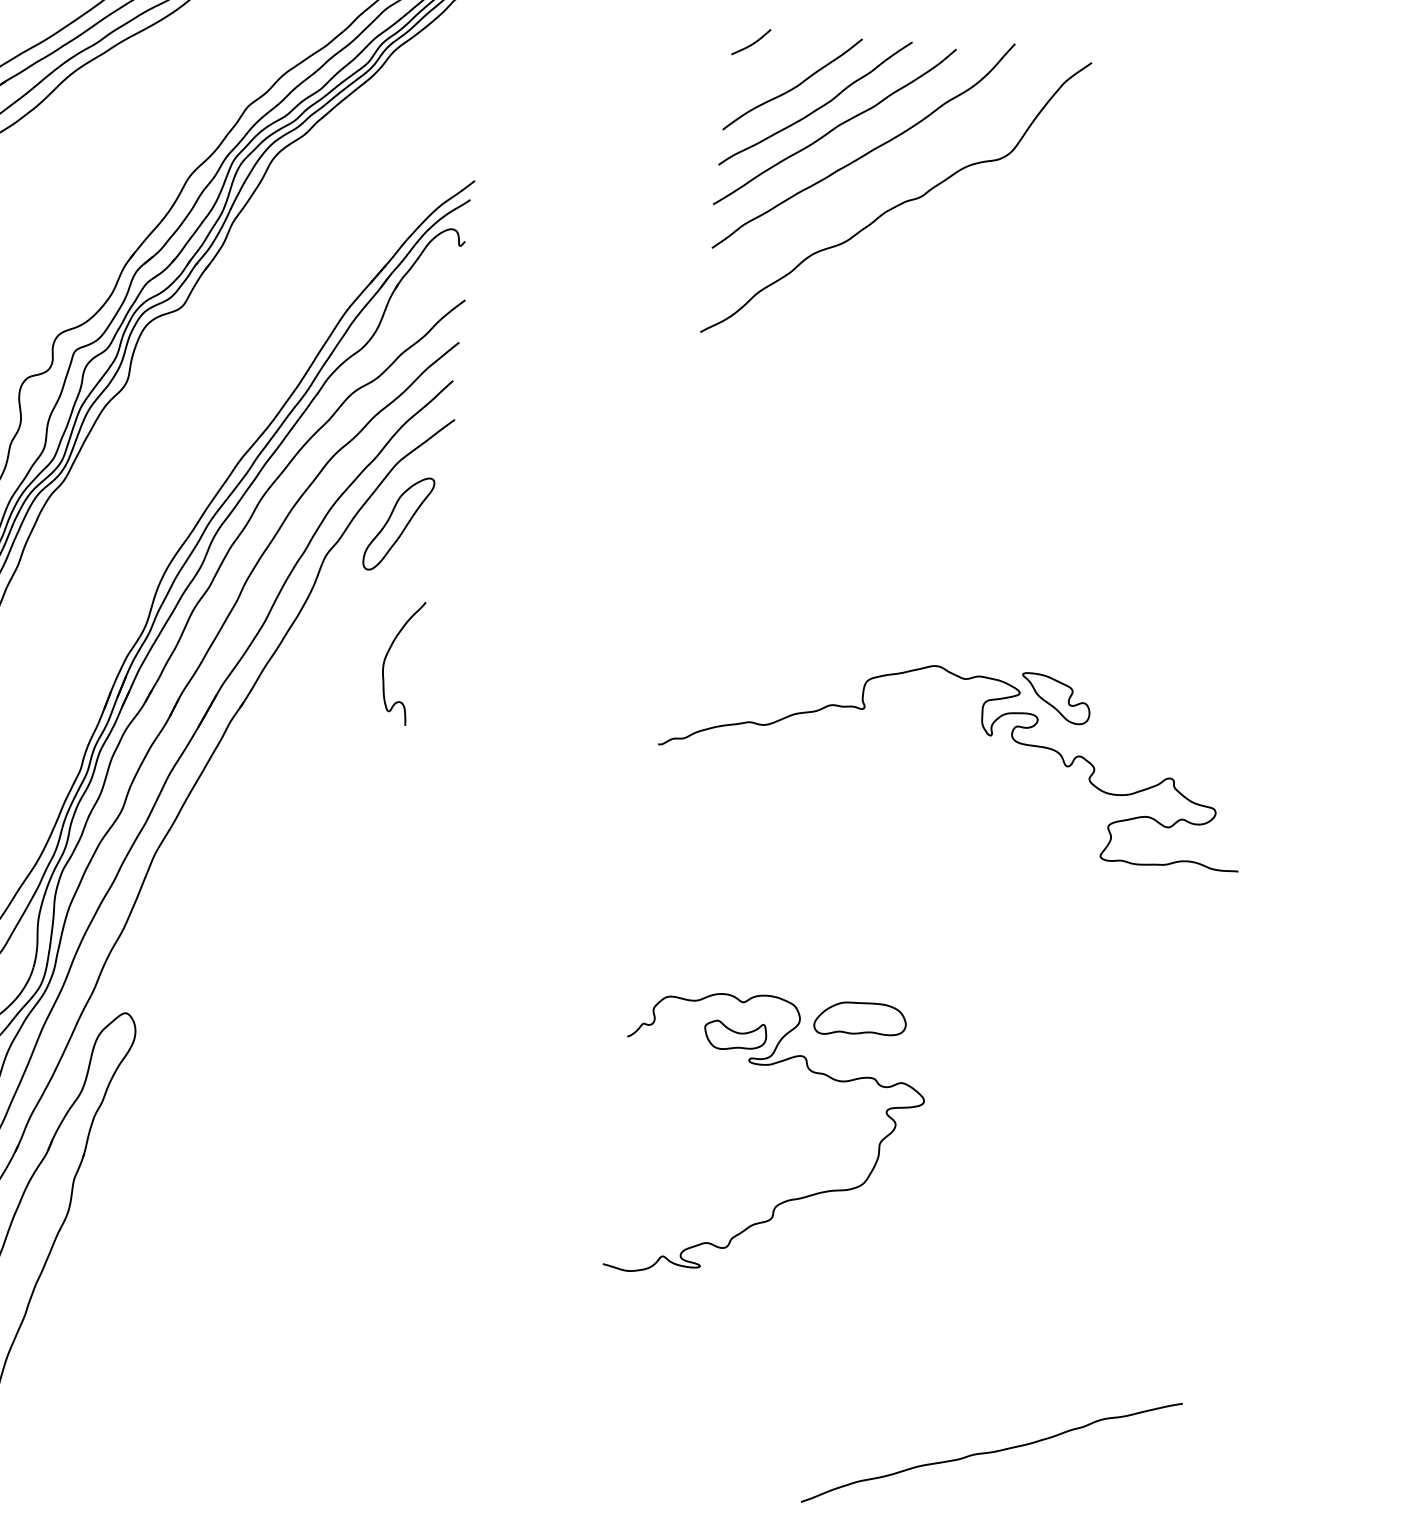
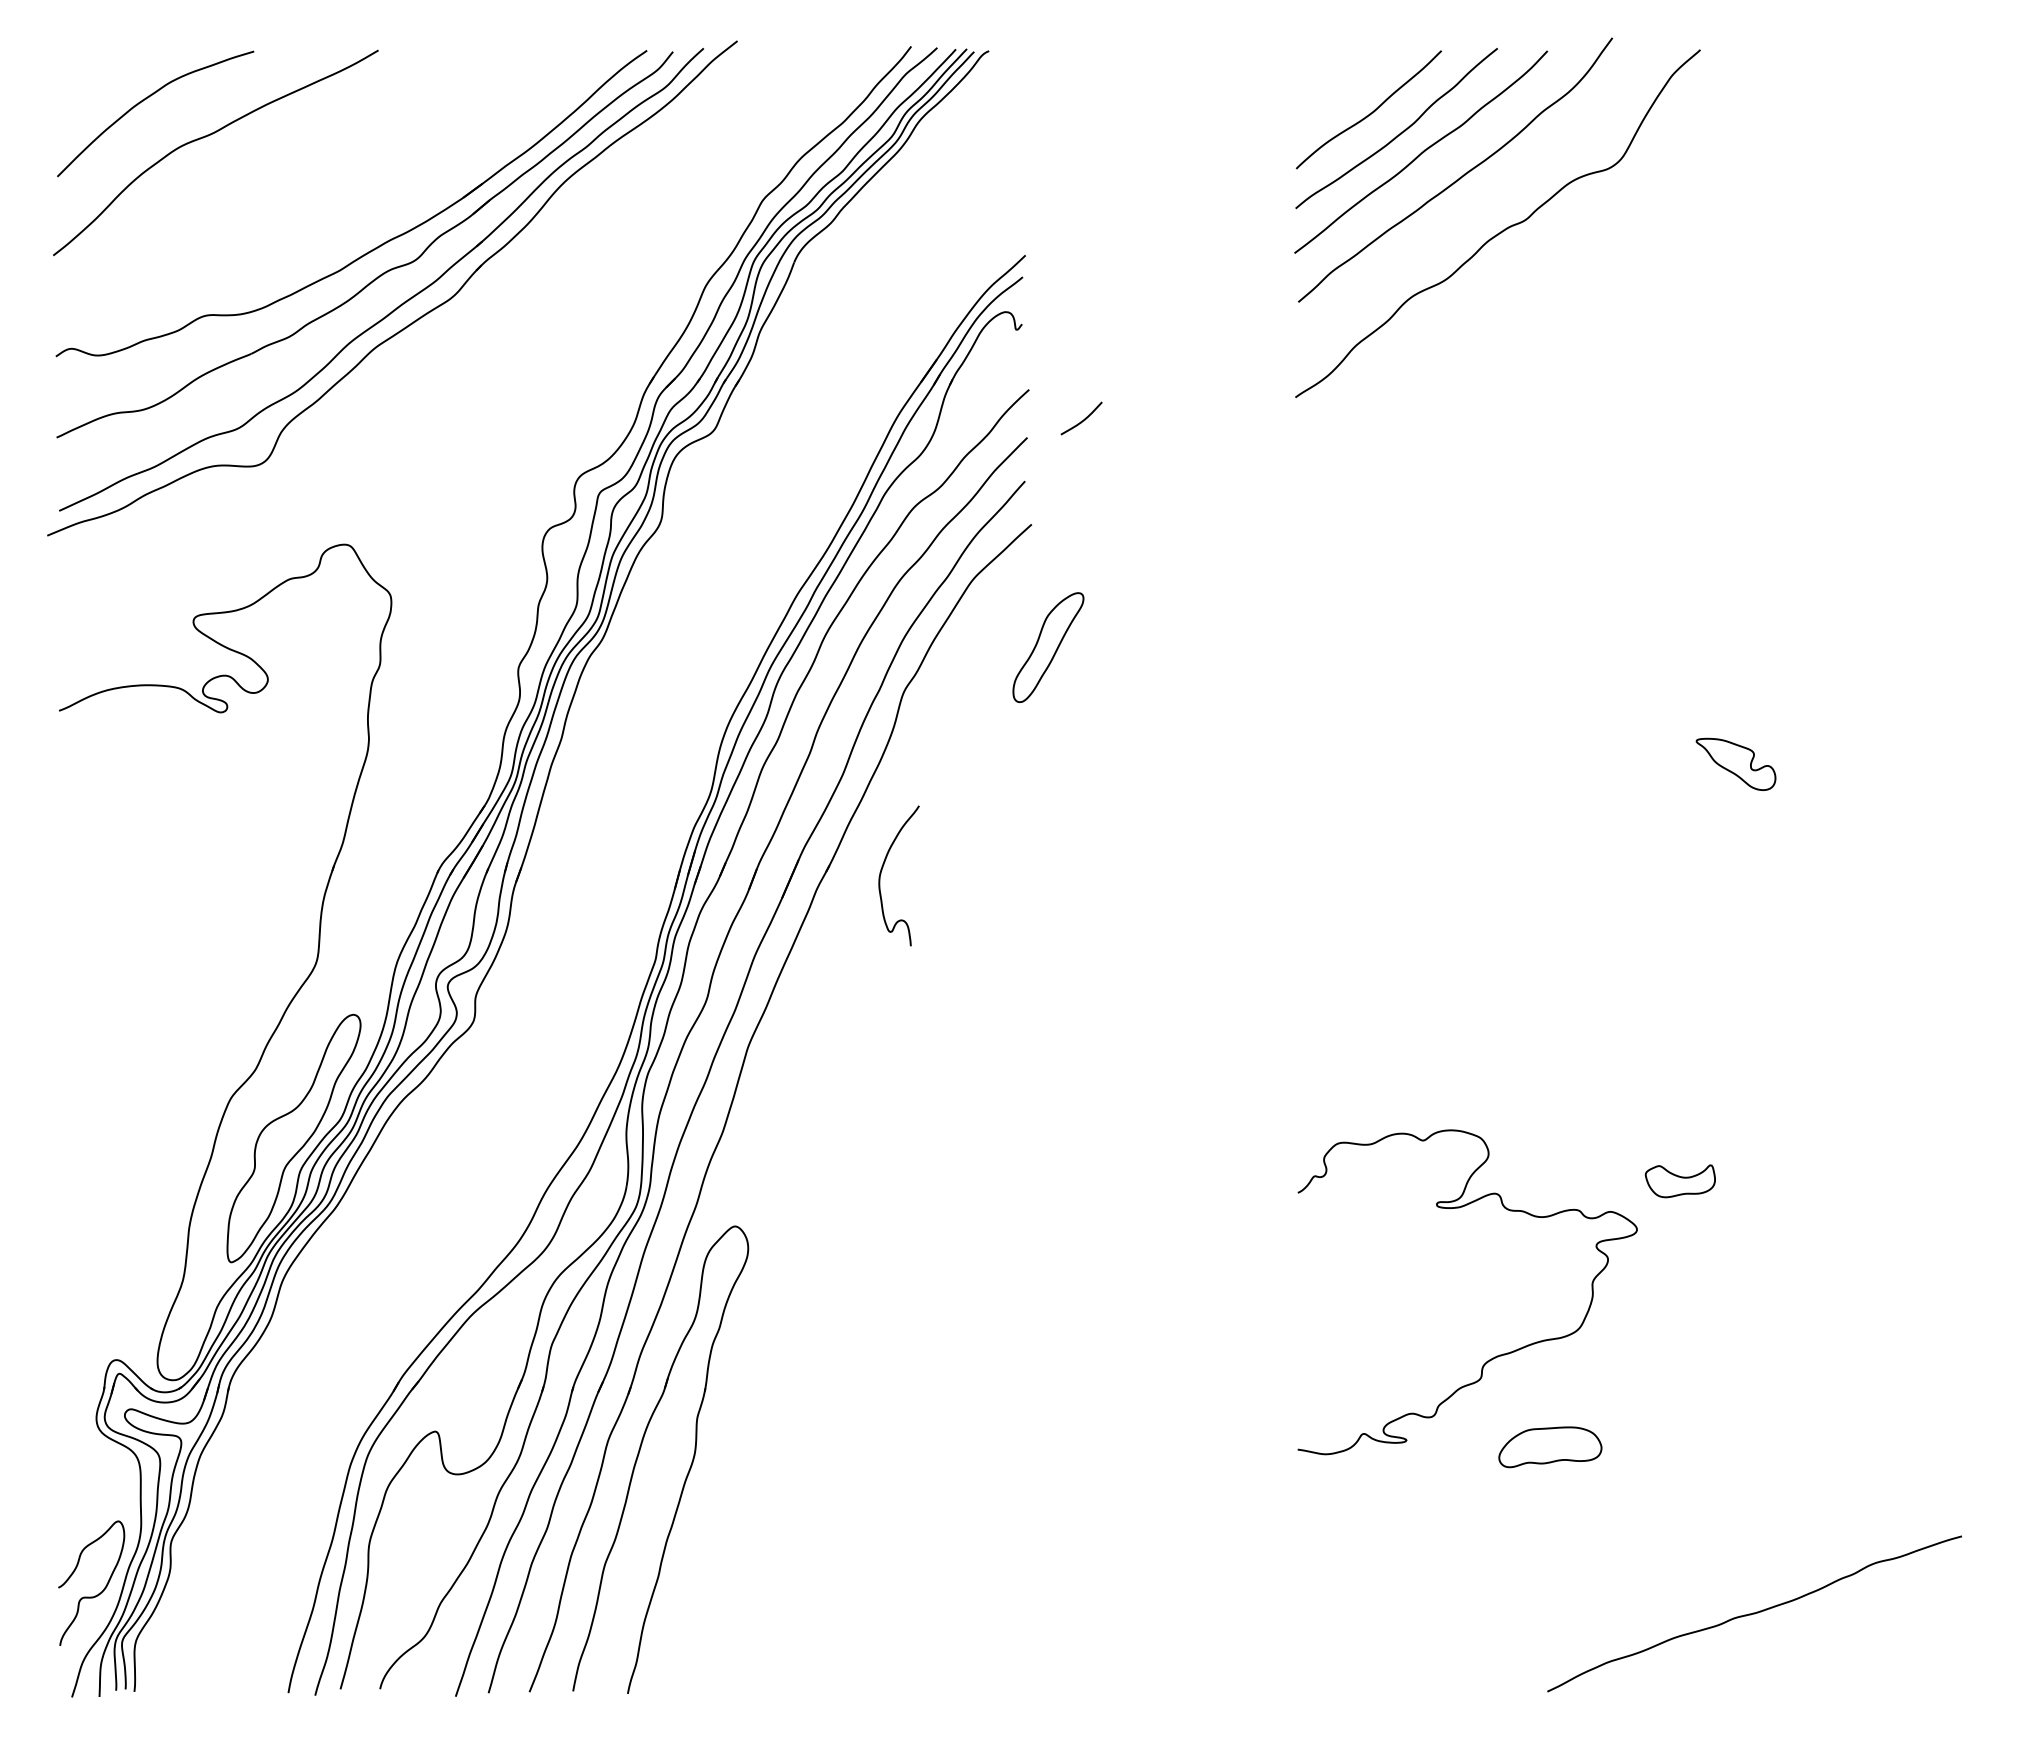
curve: (750, 43) -> (1081, 420), moved
part: (398, 523) -> (1048, 647), moved
curve: (387, 656) -> (882, 870), moved
curve: (985, 732) -> (1661, 810), removed
part: (860, 1020) -> (1550, 1447), moved
part: (734, 1036) -> (1679, 1181), moved

